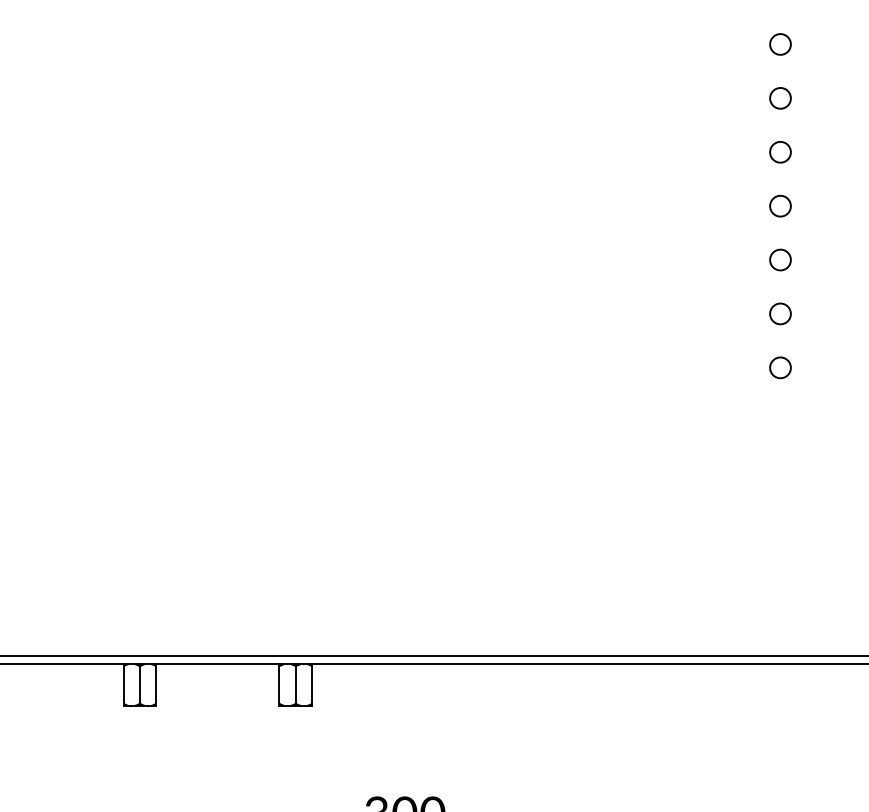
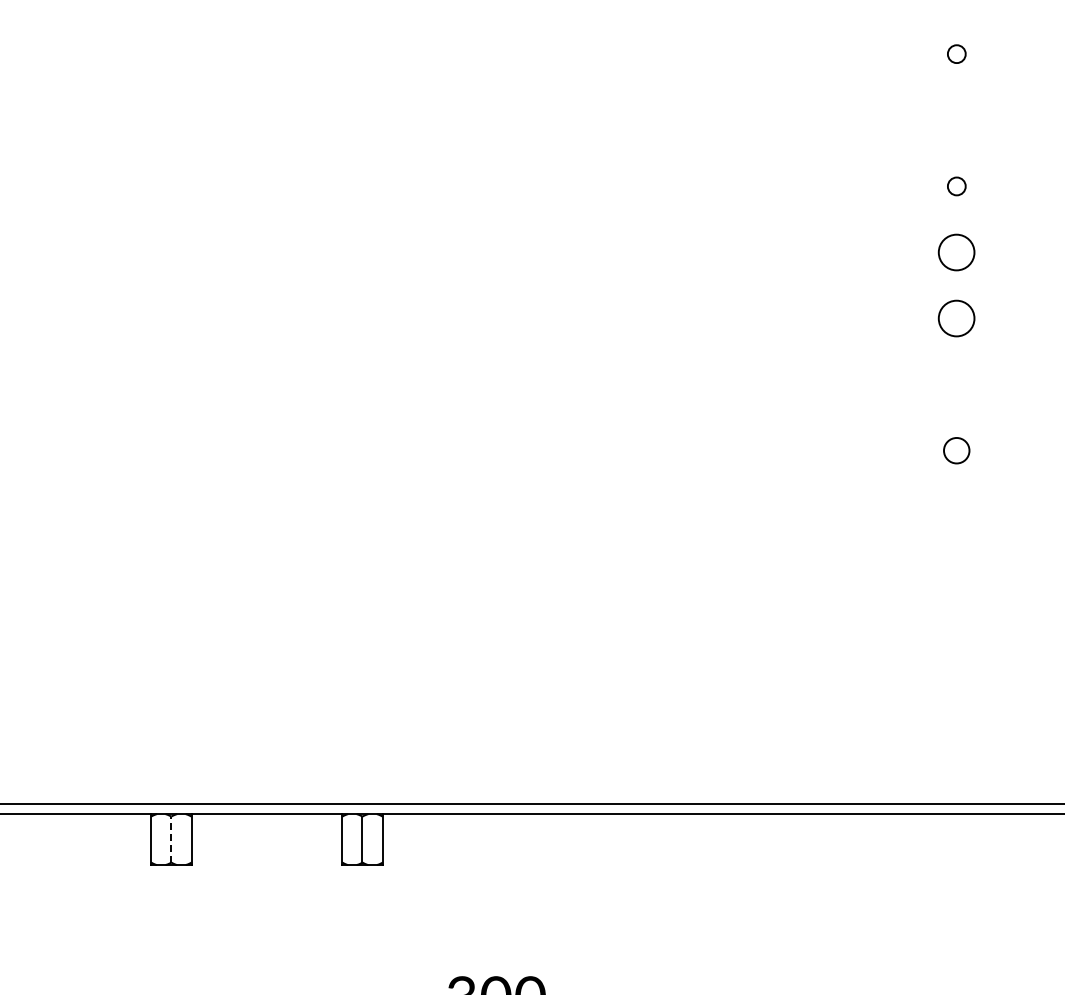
circle: (780, 43) -> (956, 53), size x0.7
circle: (780, 97) -> (956, 119), removed
circle: (780, 152) -> (956, 186), size x0.7
circle: (780, 206) -> (956, 252), size x1.4
circle: (780, 260) -> (956, 318), size x1.4
circle: (780, 313) -> (956, 384), removed
line: (140, 684) -> (171, 839), solid -> dashed

